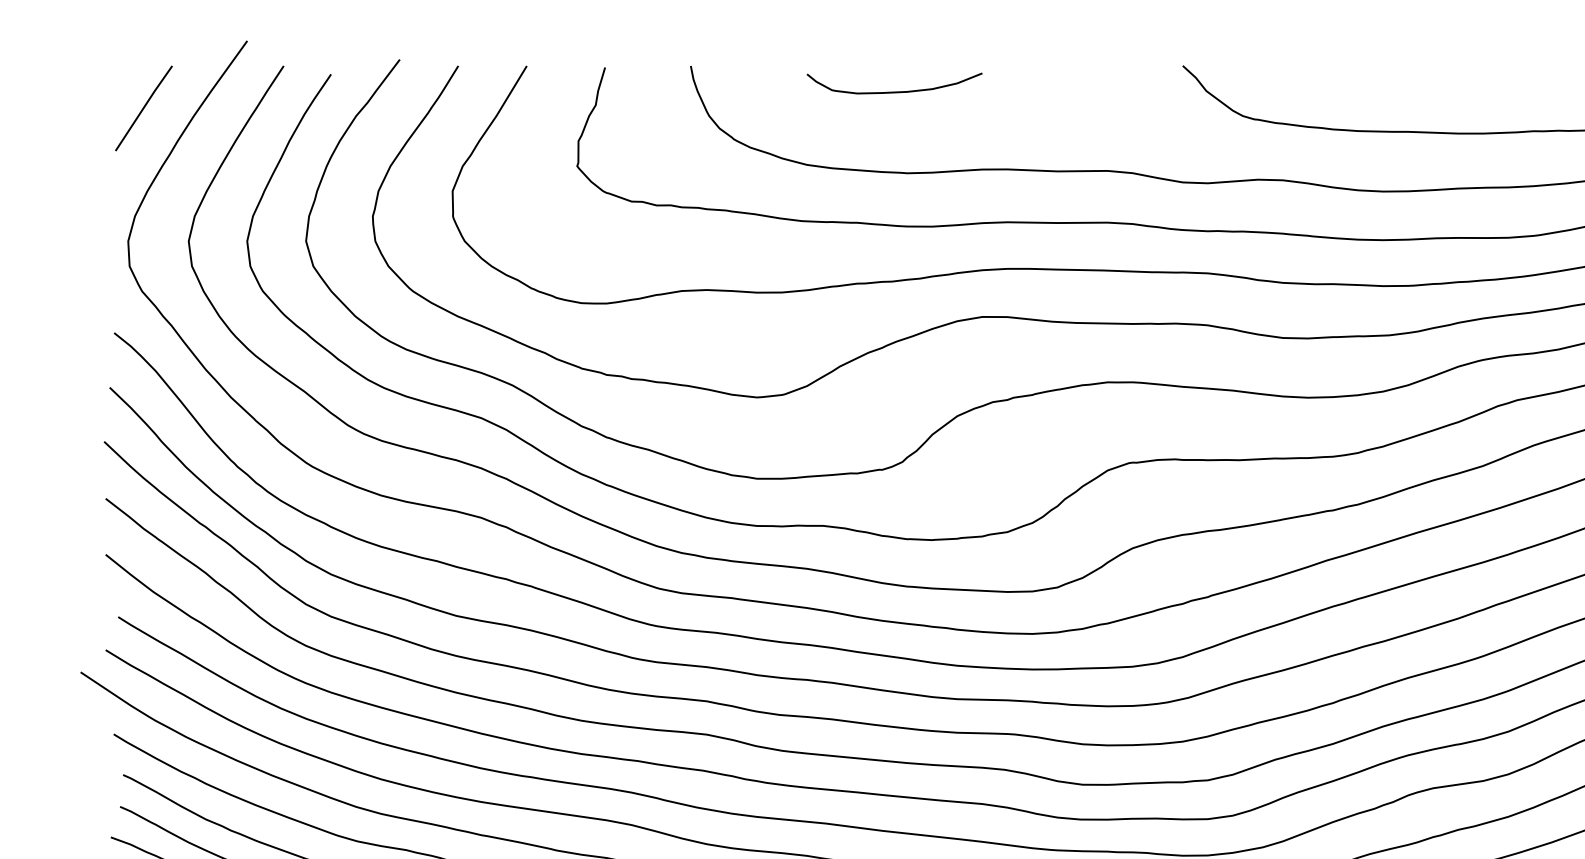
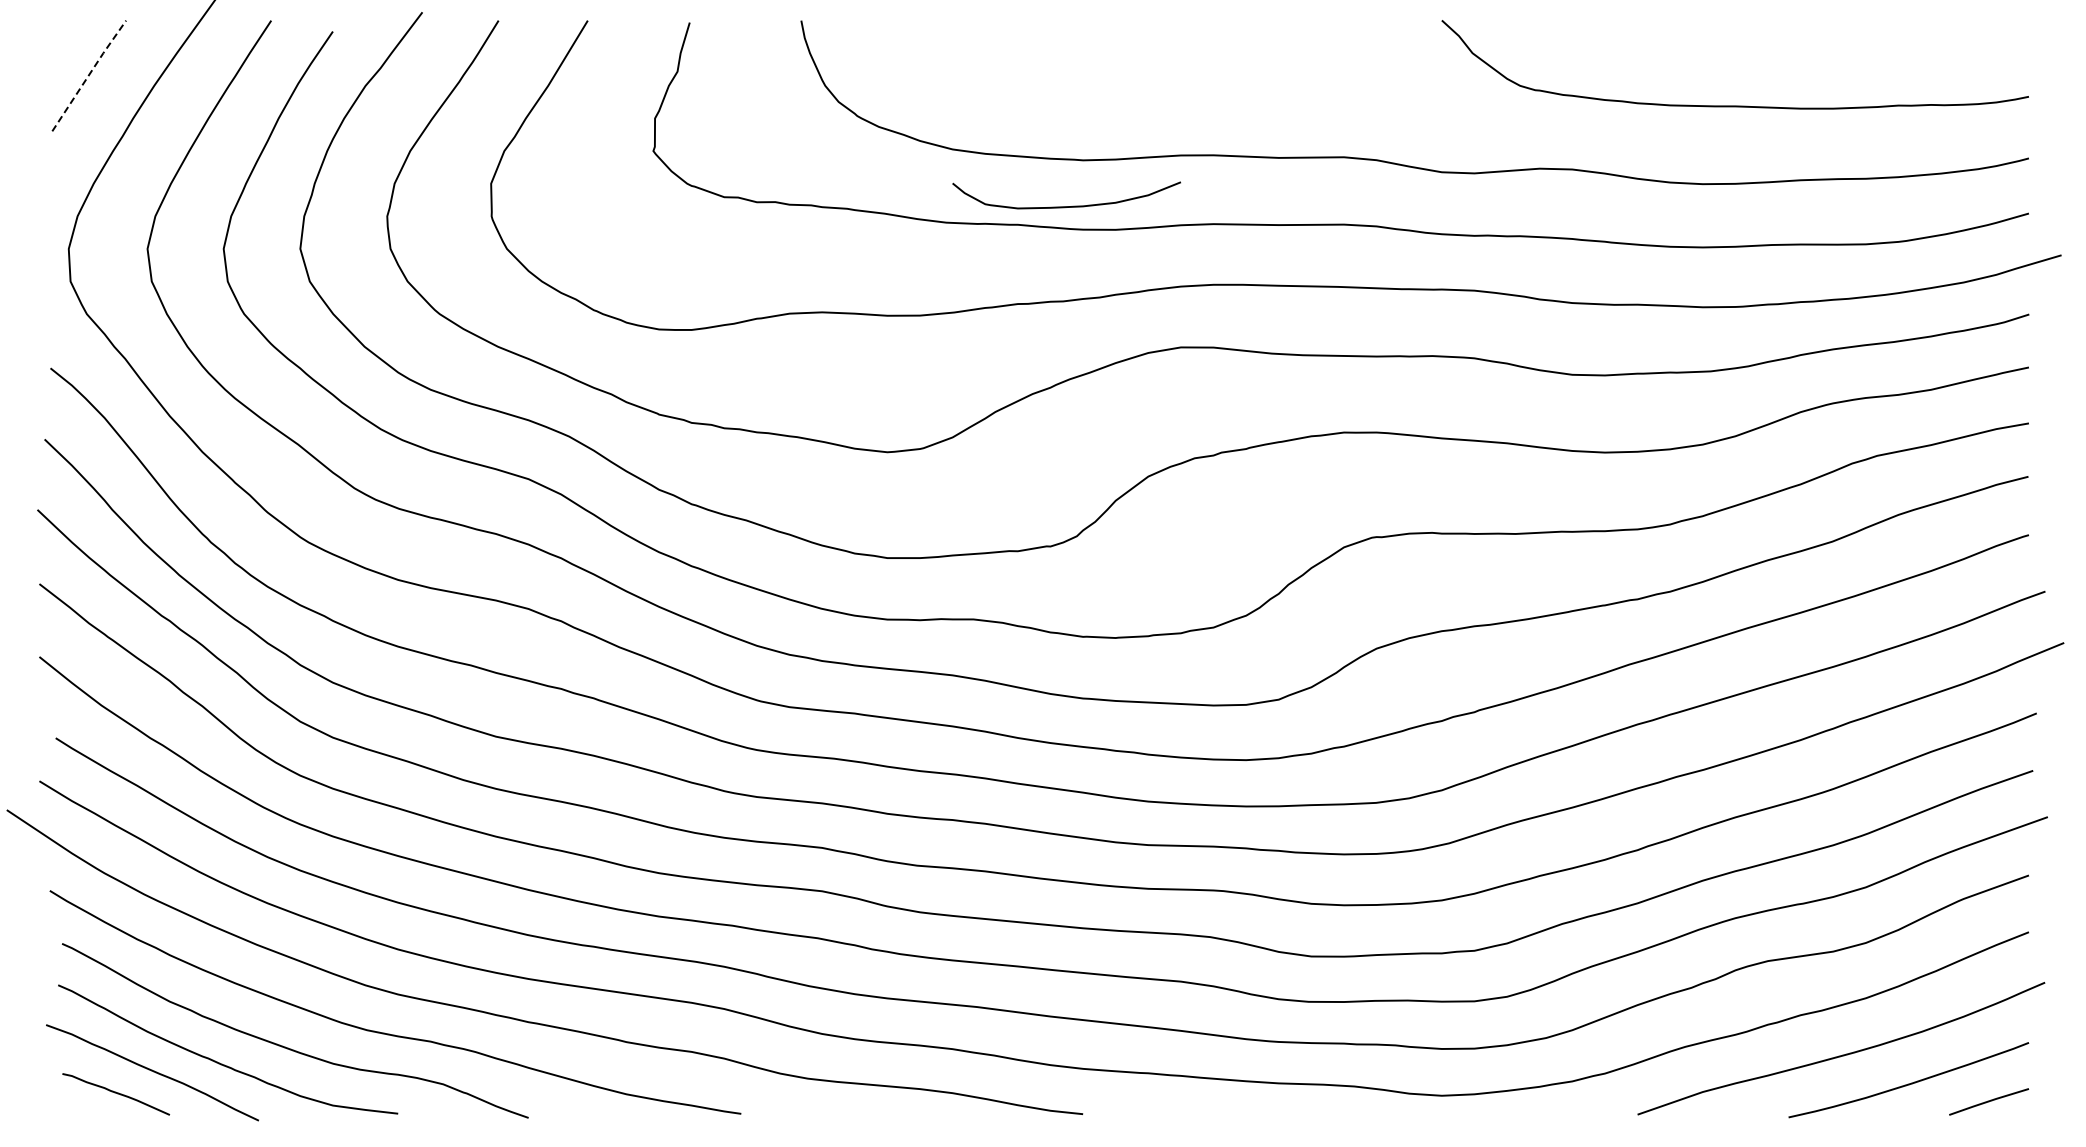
curve: (894, 91) -> (1066, 206), moved
line: (144, 107) -> (89, 74), solid -> dashed

